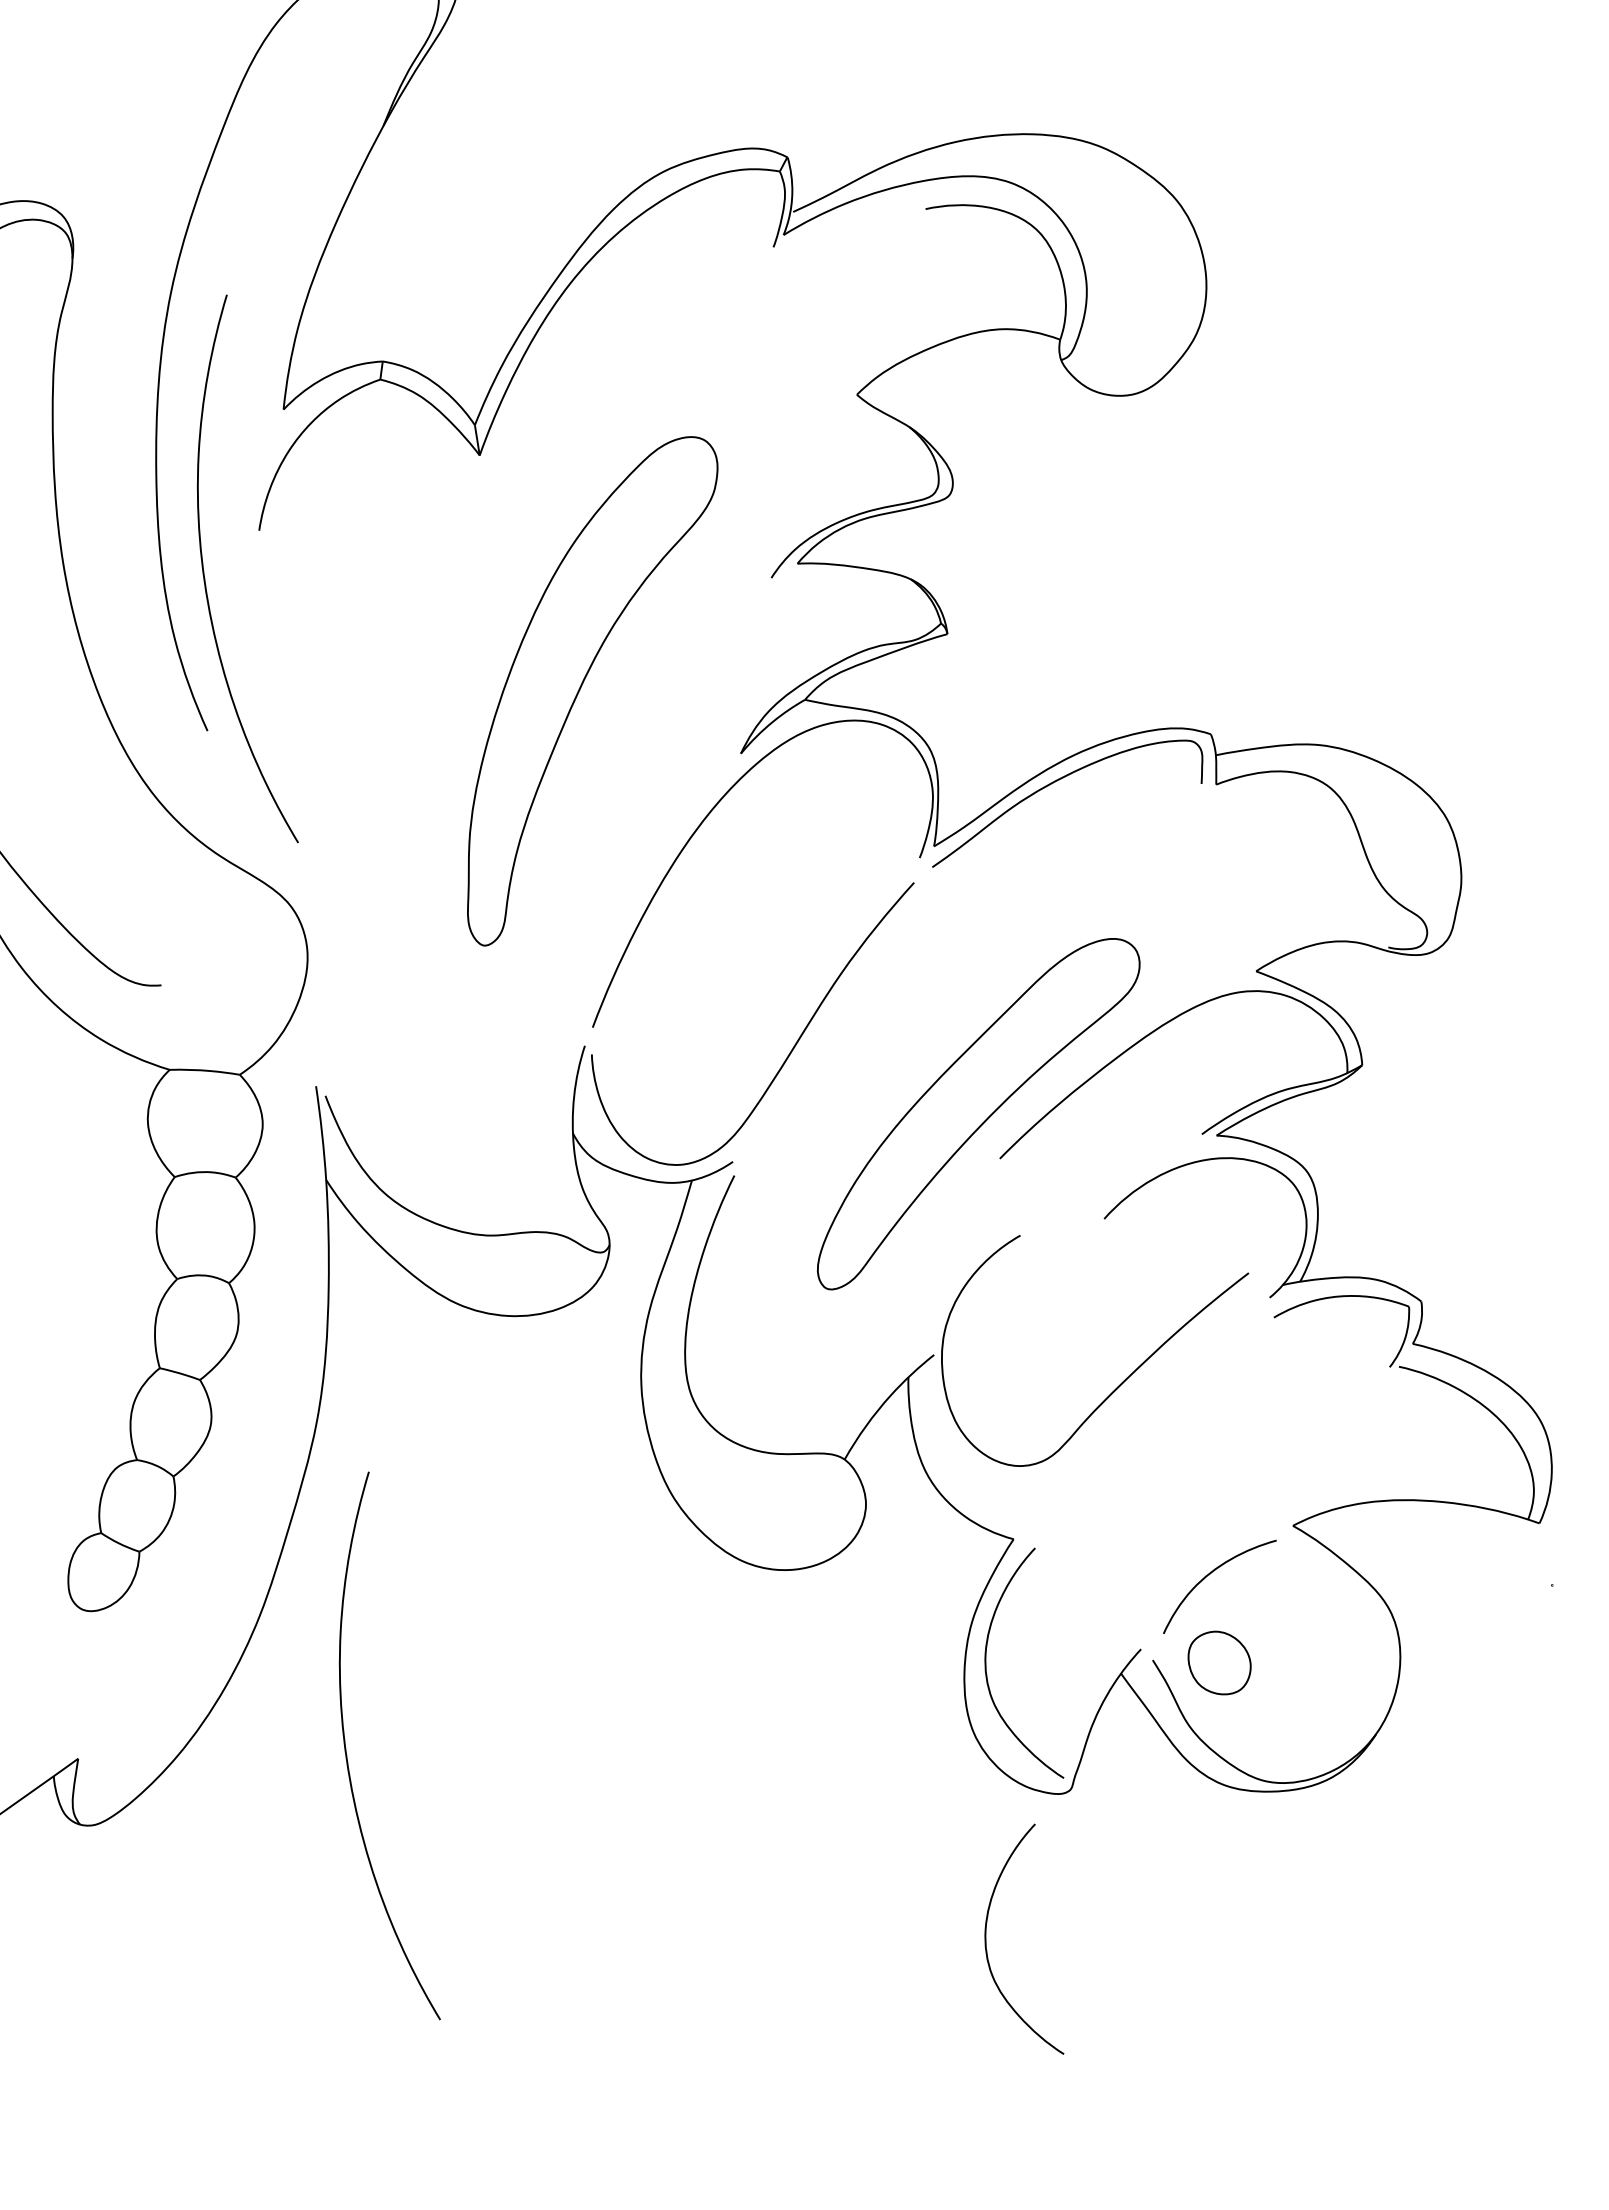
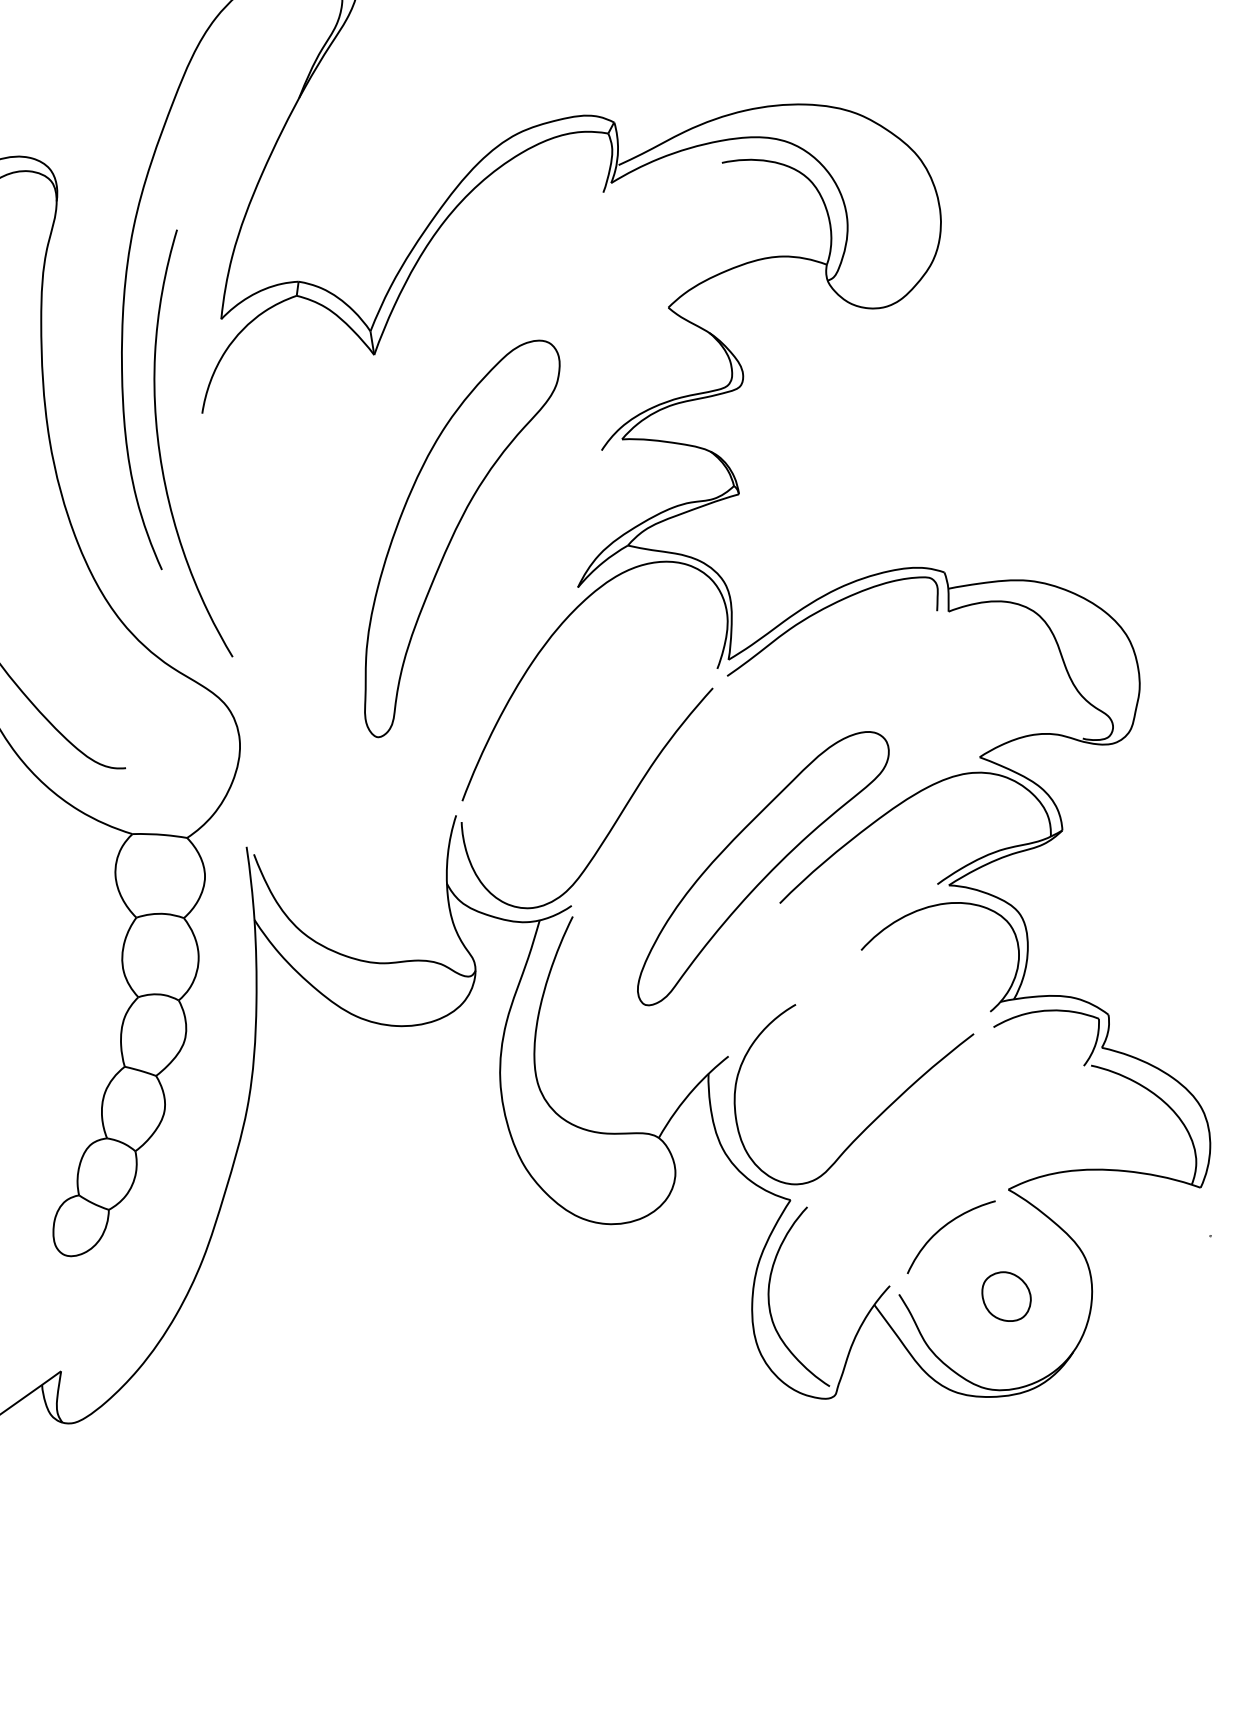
curve: (1124, 1379) -> (877, 1116), moved
part: (1219, 1662) -> (1006, 1296), moved
curve: (346, 1748) -> (270, 1363), removed
curve: (986, 1938) -> (769, 1511), removed

